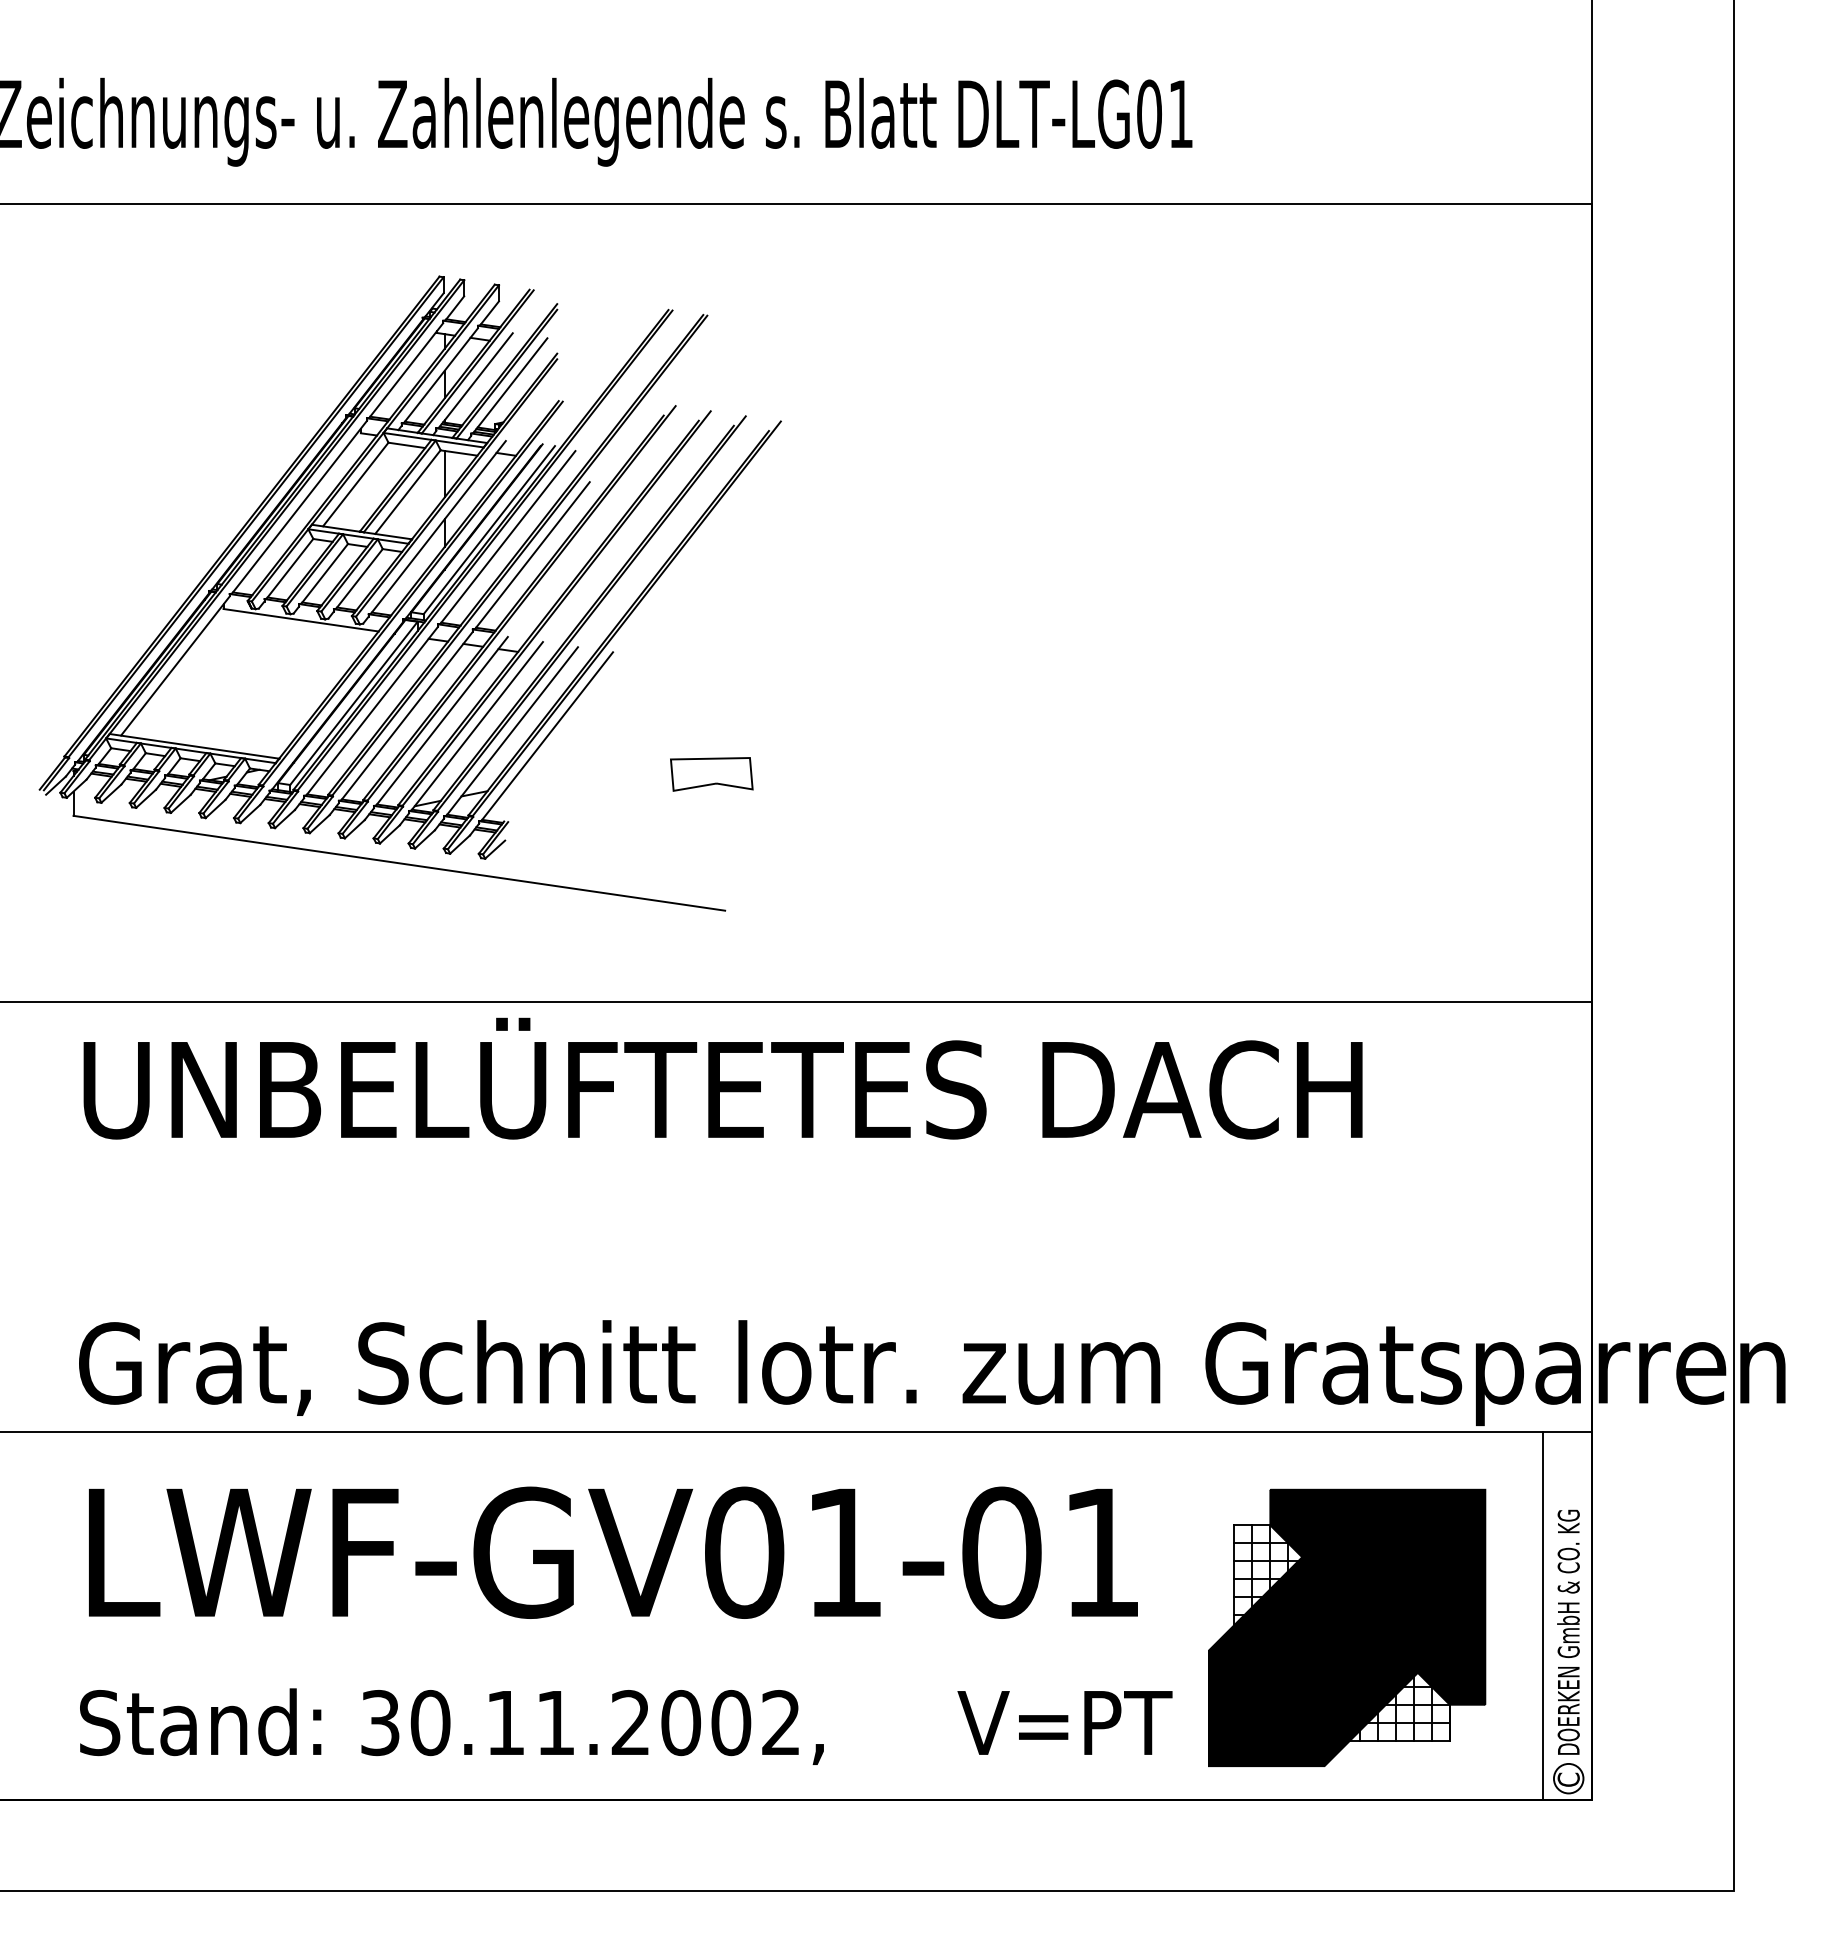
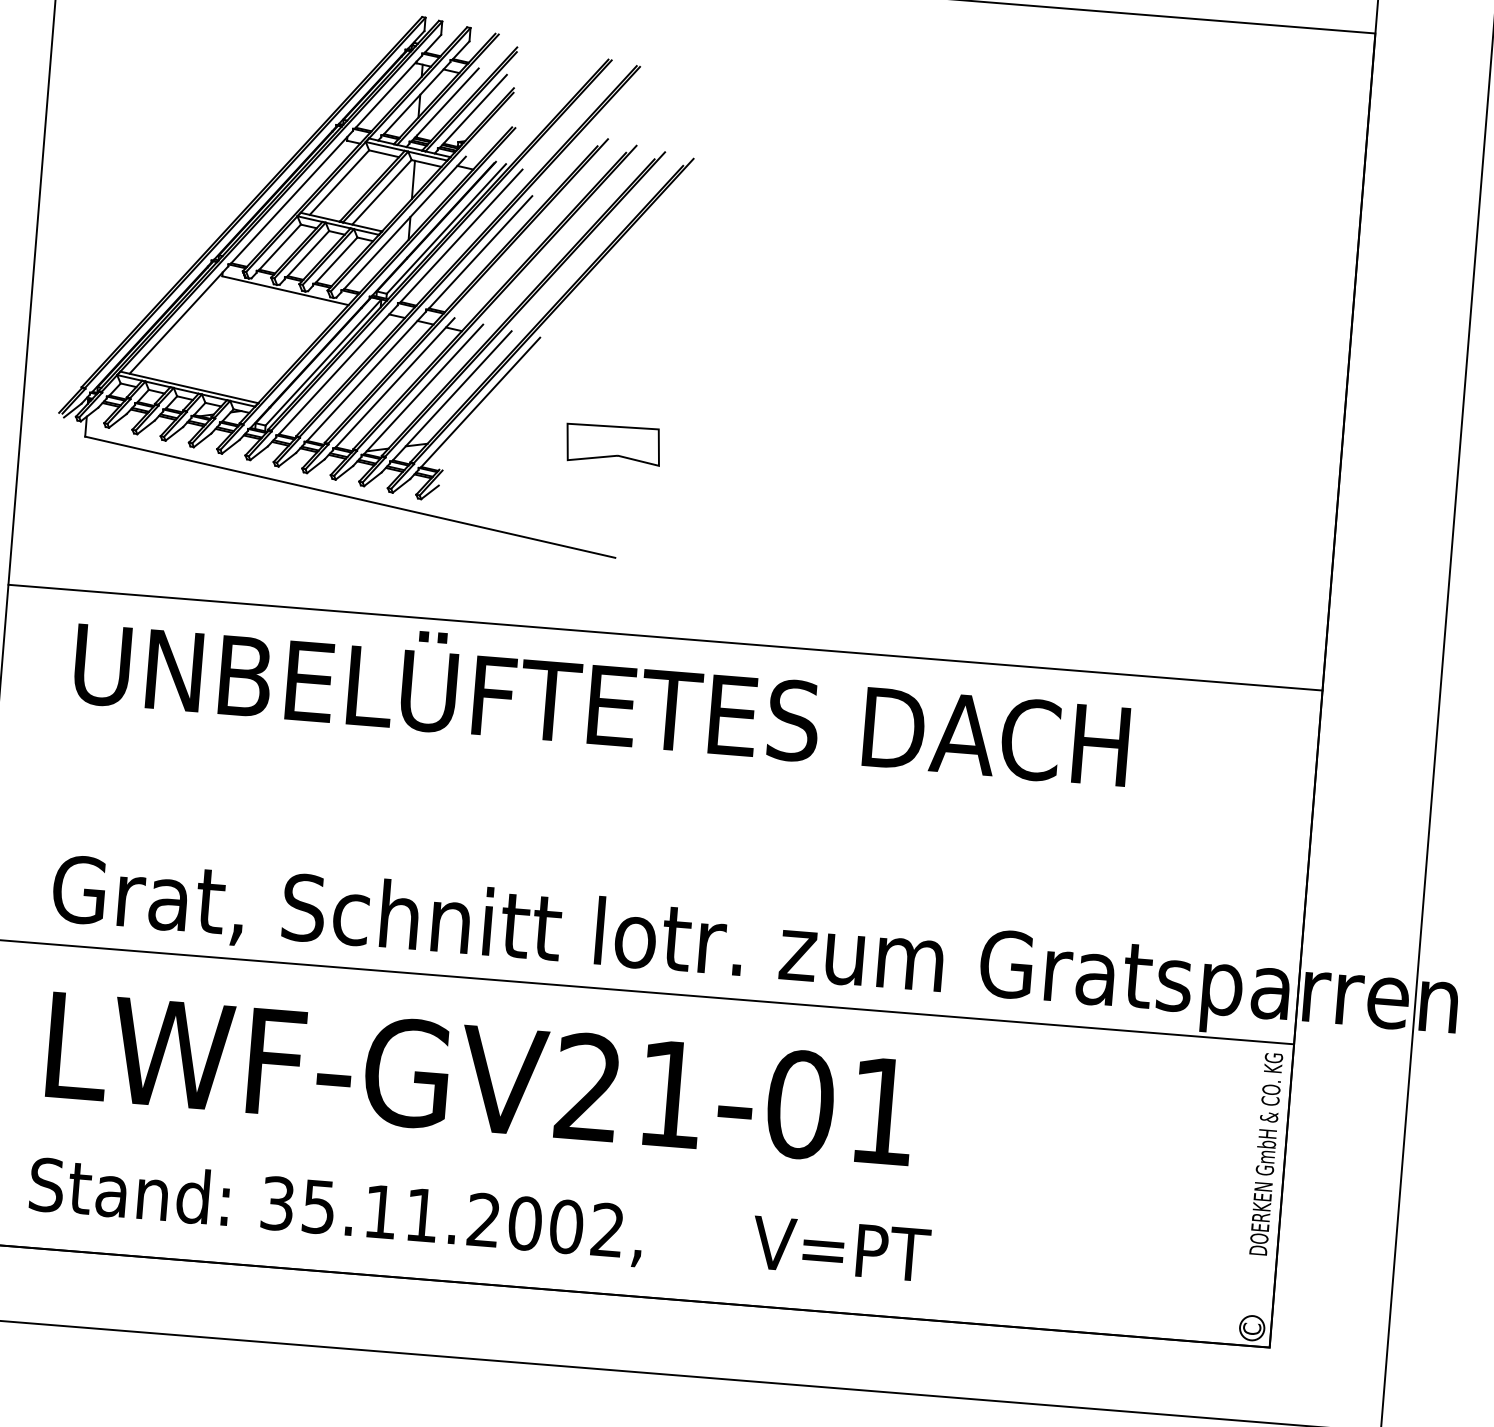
part: (711, 774) -> (613, 444), size x1.4
text: (744, 1552) -> (588, 1087), LWF-GV01-01 -> LWF-GV21-01
line: (1543, 1615) -> (1242, 1192), removed
part: (1347, 1627) -> (1080, 1189), removed
text: (1568, 1631) -> (1266, 1153), moved
text: (430, 1723) -> (318, 1207), 30.11.2002, -> 35.11.2002,

